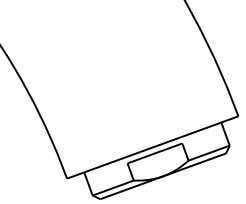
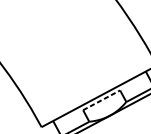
line: (155, 153) -> (102, 100), solid -> dashed

